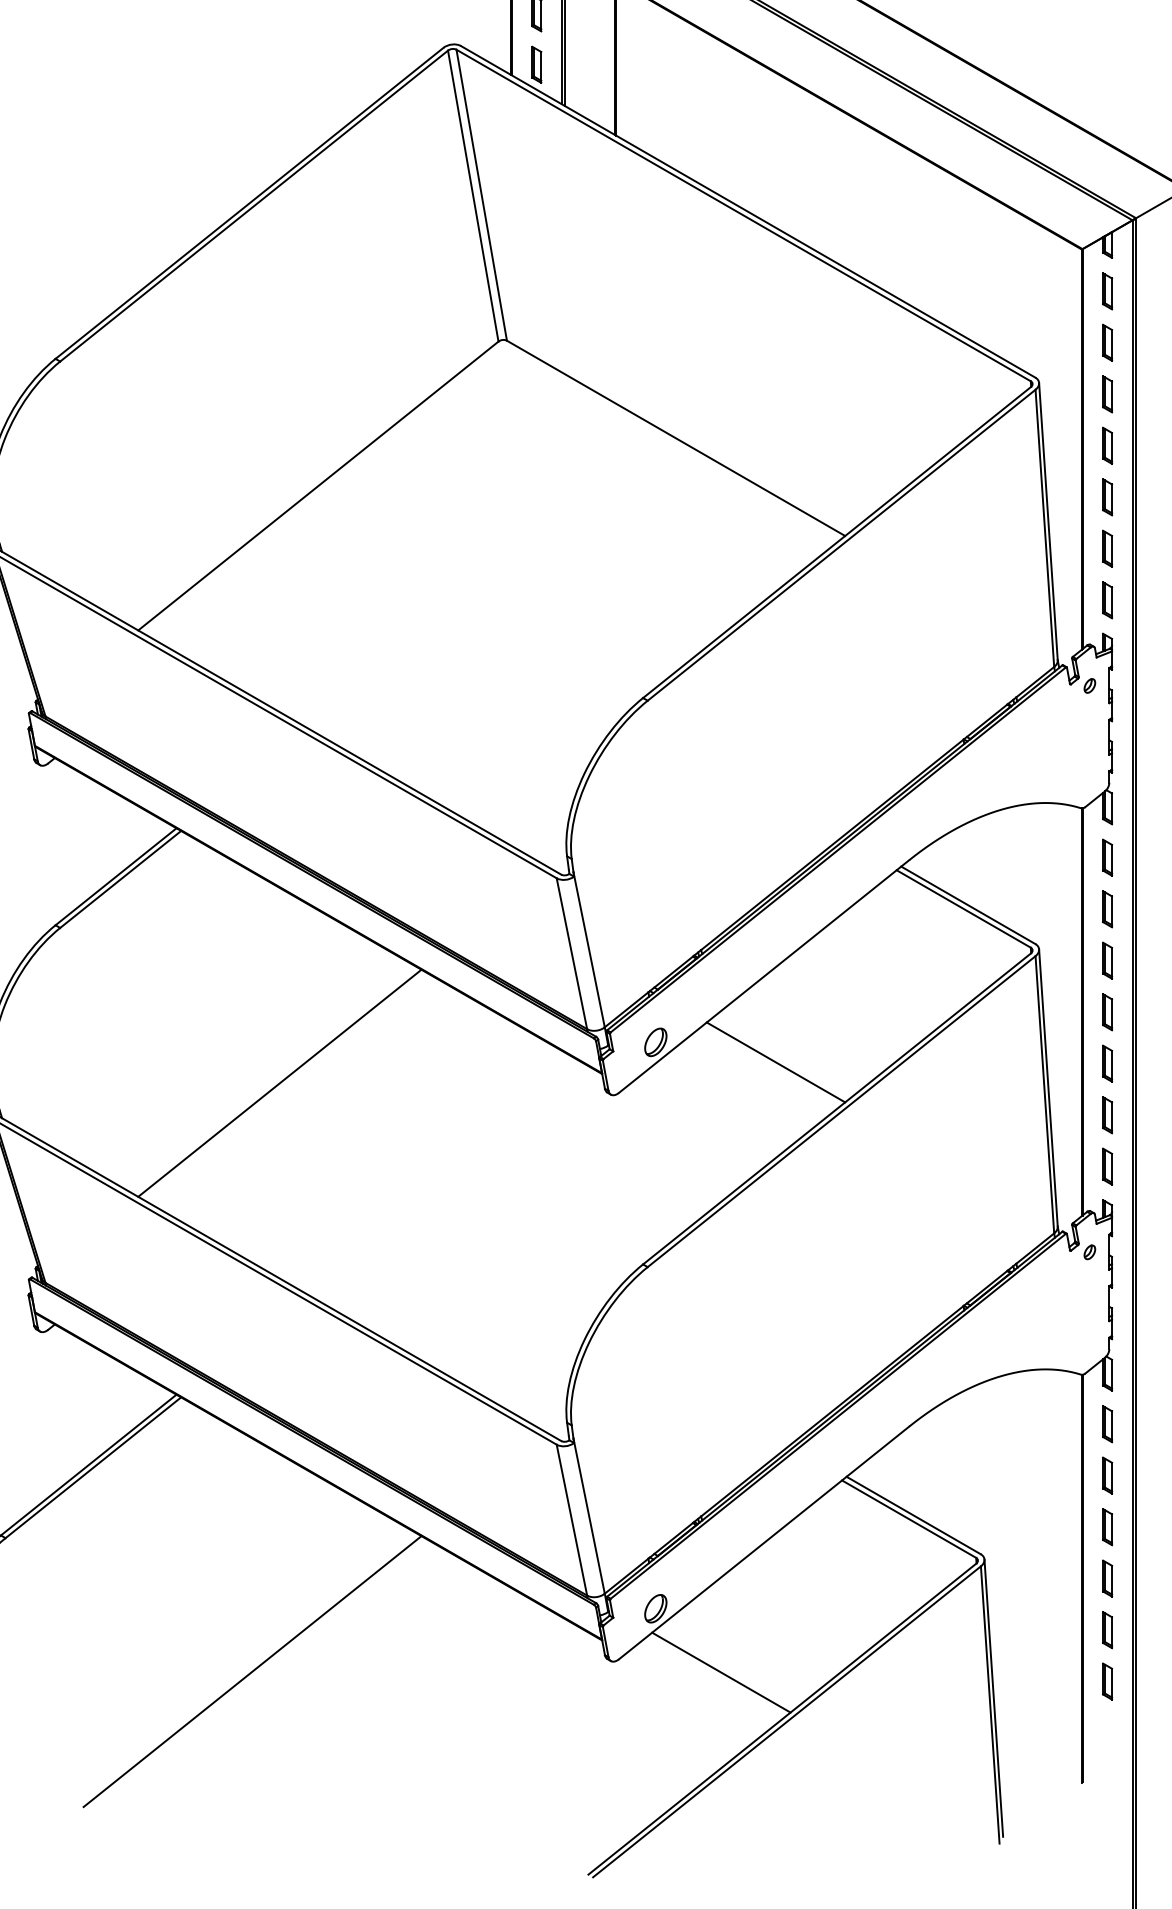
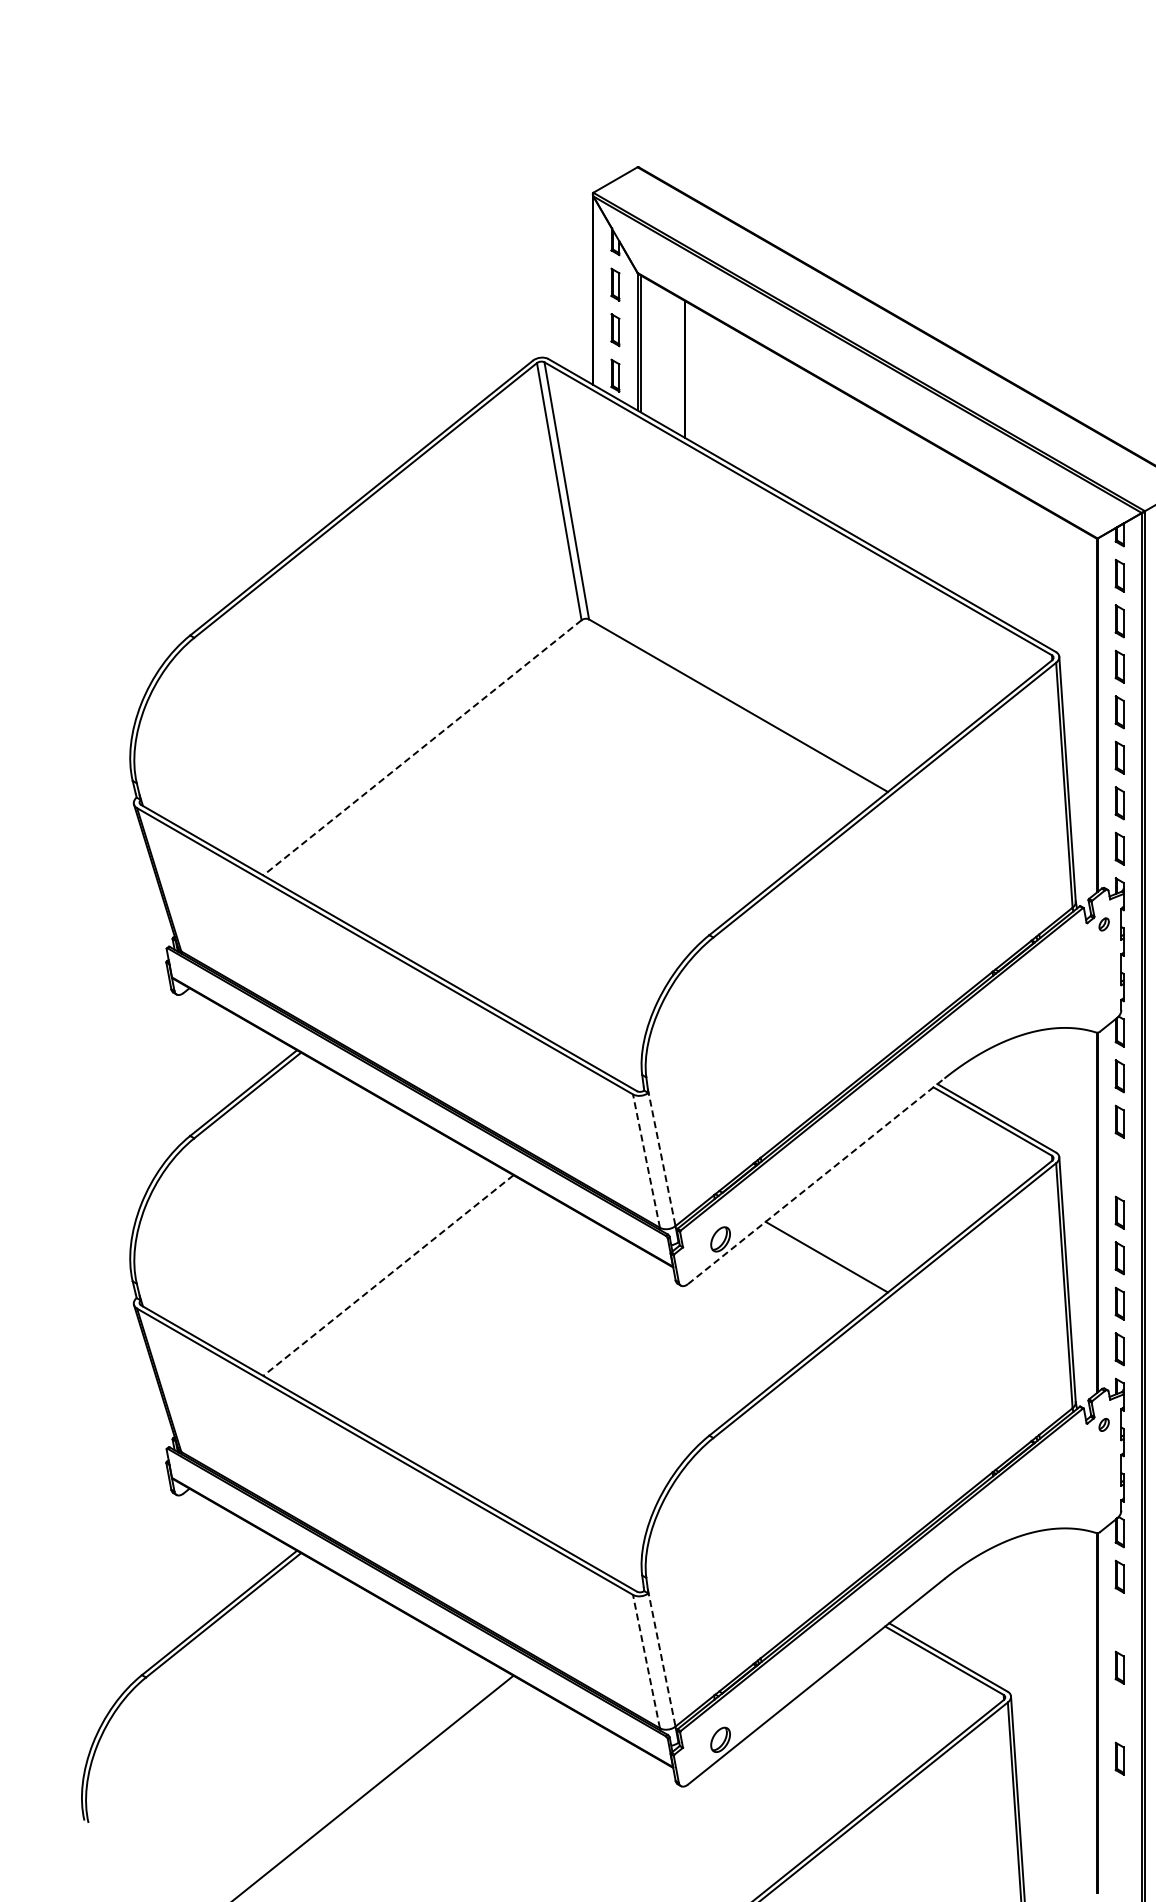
line: (318, 485) -> (422, 747), solid -> dashed
line: (588, 949) -> (661, 1157), solid -> dashed
line: (571, 953) -> (646, 1160), solid -> dashed
part: (1107, 960) -> (1119, 1167), removed
line: (764, 975) -> (816, 1180), solid -> dashed
line: (279, 1083) -> (388, 1275), solid -> dashed
part: (1107, 1475) -> (1119, 1622), removed
line: (588, 1515) -> (661, 1657), solid -> dashed
line: (571, 1520) -> (646, 1661), solid -> dashed
part: (1107, 1578) -> (1119, 1713), removed
line: (721, 1672) -> (778, 1796), removed
part: (1107, 1681) -> (1119, 1804), removed

